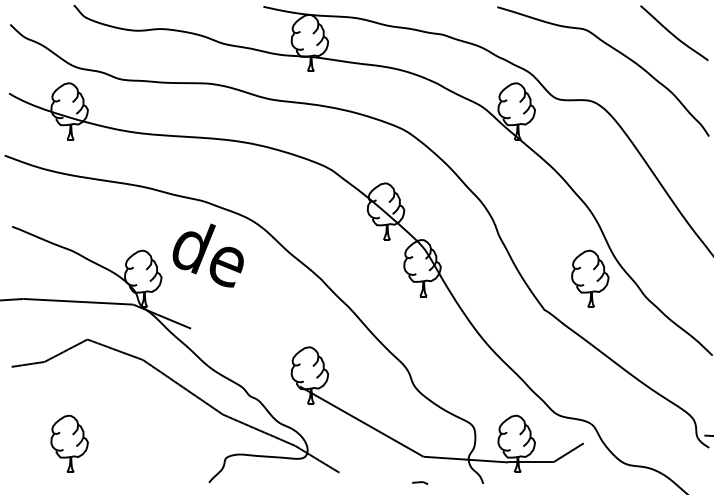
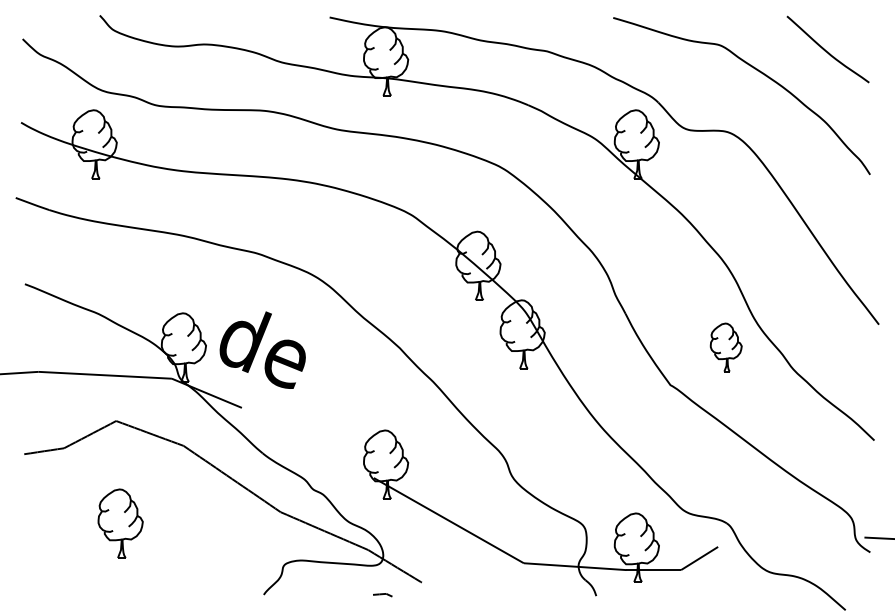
text: (208, 254) -> (262, 349), moved
part: (590, 278) -> (726, 347), size x0.7
part: (69, 443) -> (120, 523), moved
line: (419, 483) -> (382, 595), moved

